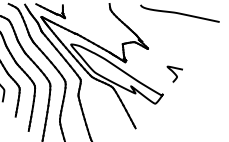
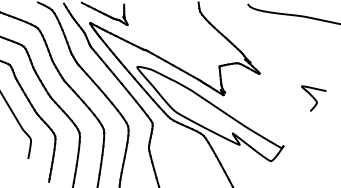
curve: (174, 73) -> (312, 97), moved

